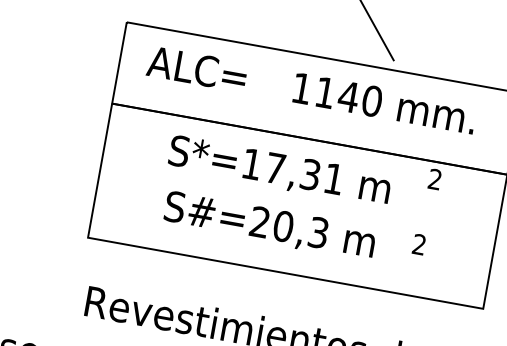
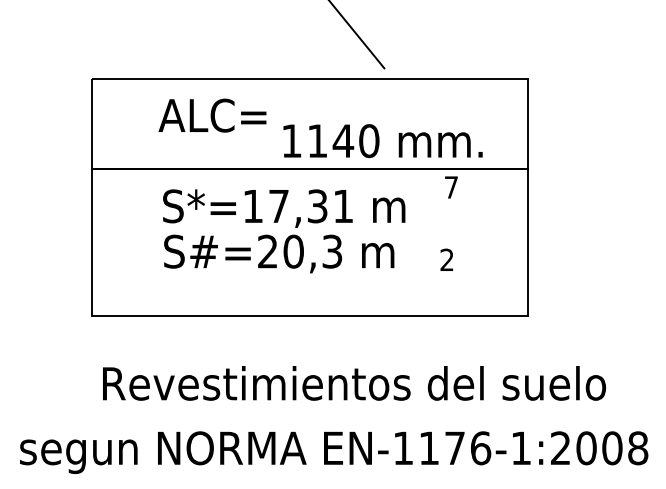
text: (197, 69) -> (212, 115), moved
text: (384, 103) -> (382, 141), moved
text: (434, 179) -> (450, 187), 2 -> 7
text: (270, 225) -> (279, 253), moved

